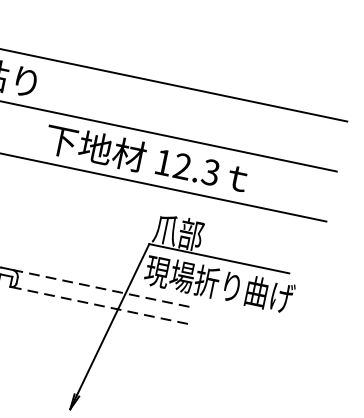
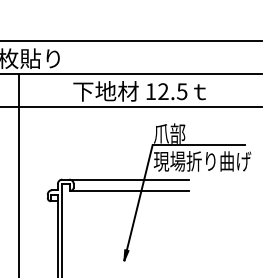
text: (211, 172) -> (182, 91), 12.3 -> 12.5
line: (101, 288) -> (128, 179), dashed -> solid
line: (99, 305) -> (129, 190), dashed -> solid

